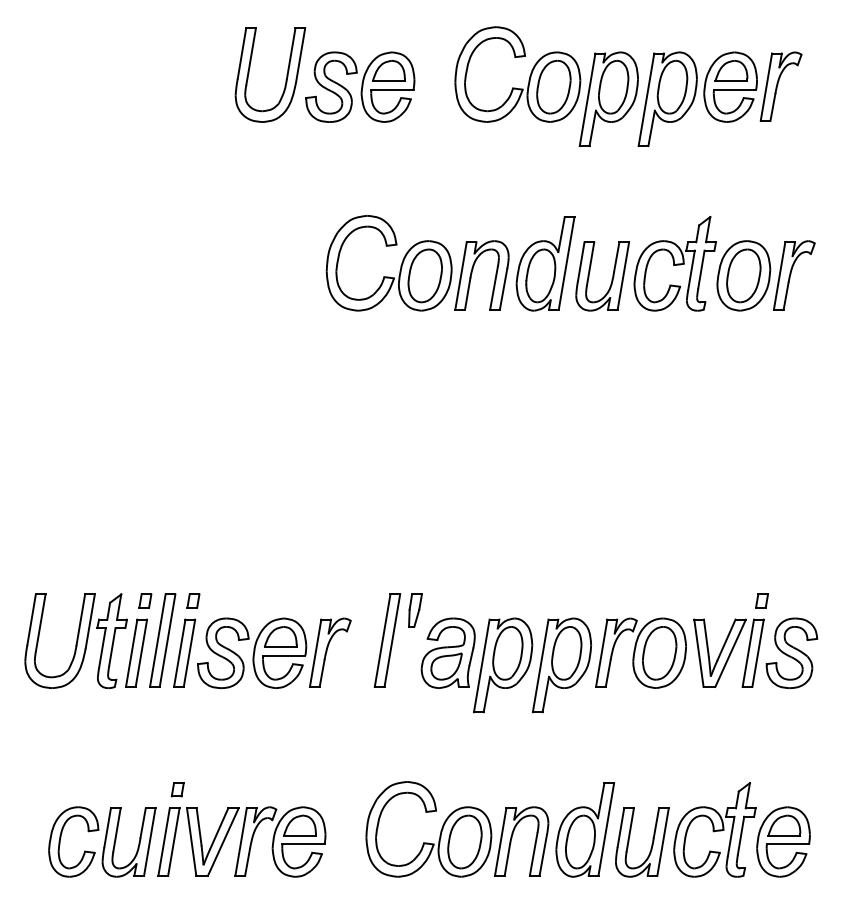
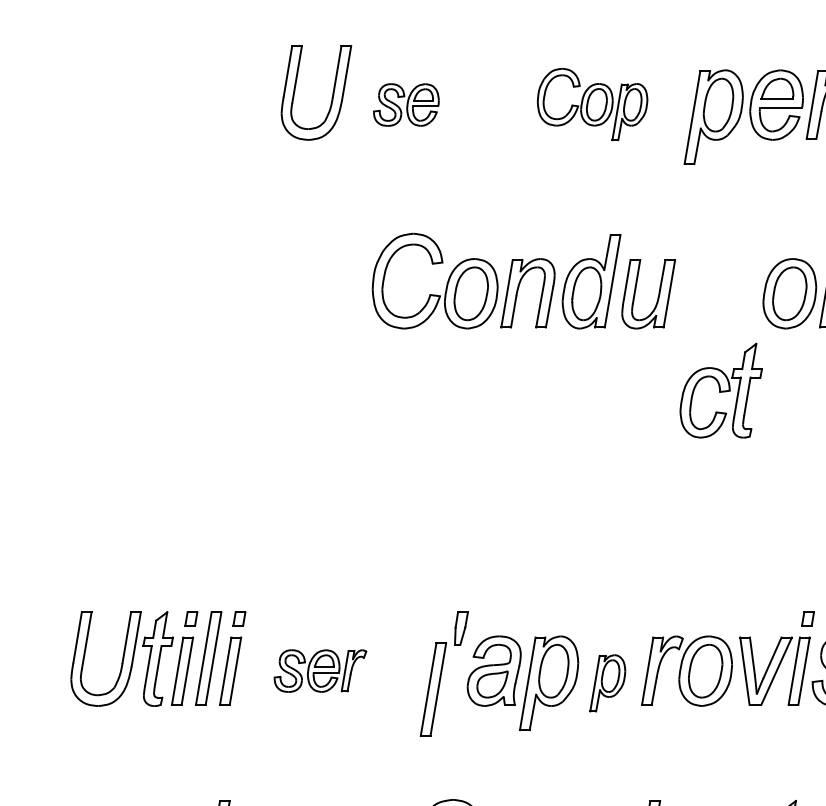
part: (360, 86) -> (406, 104), size x0.6
part: (546, 86) -> (592, 104), size x0.6
part: (674, 263) -> (720, 390), moved
part: (387, 640) -> (433, 689), moved
part: (274, 652) -> (320, 670), size x0.6
part: (561, 665) -> (607, 683), size x0.6

